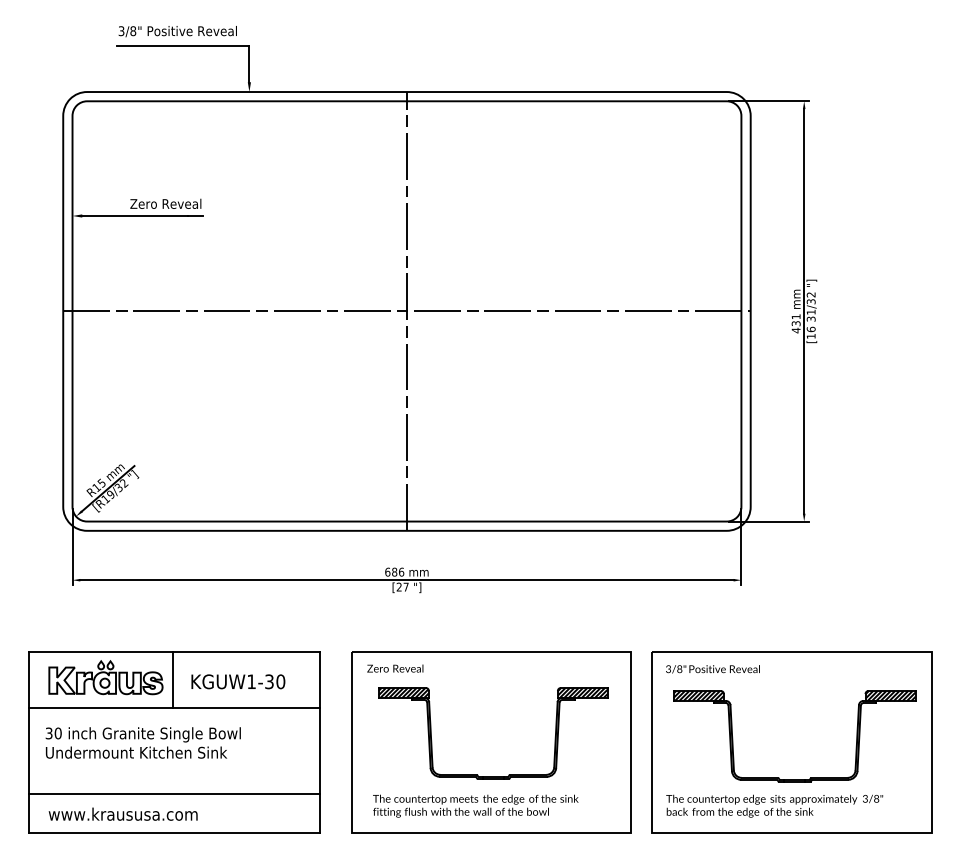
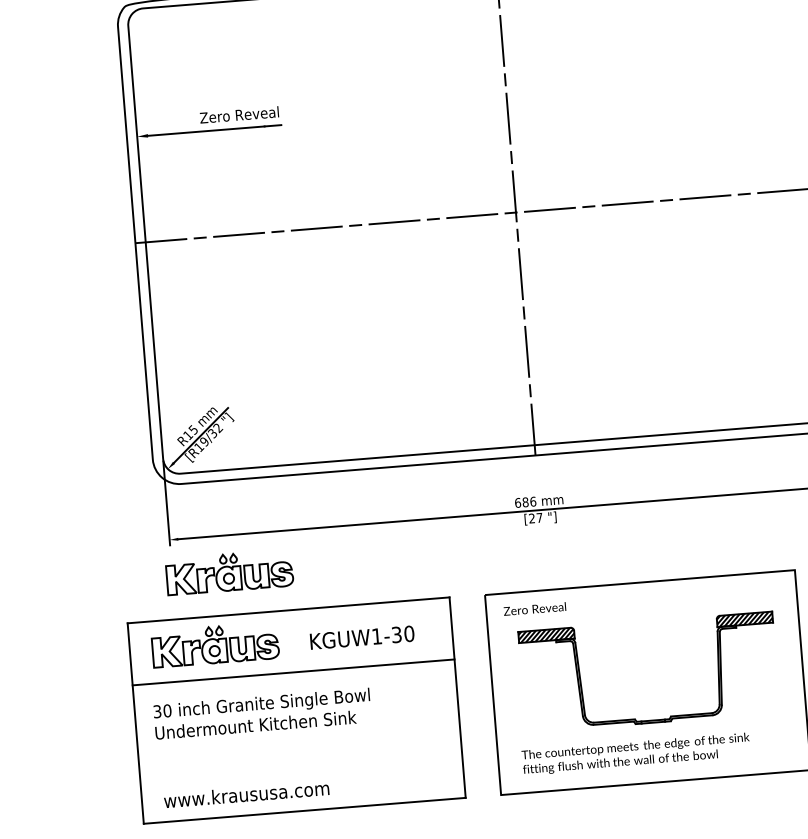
part: (123, 613) -> (229, 572), added
line: (172, 679) -> (289, 640), removed
line: (173, 793) -> (300, 767), removed

